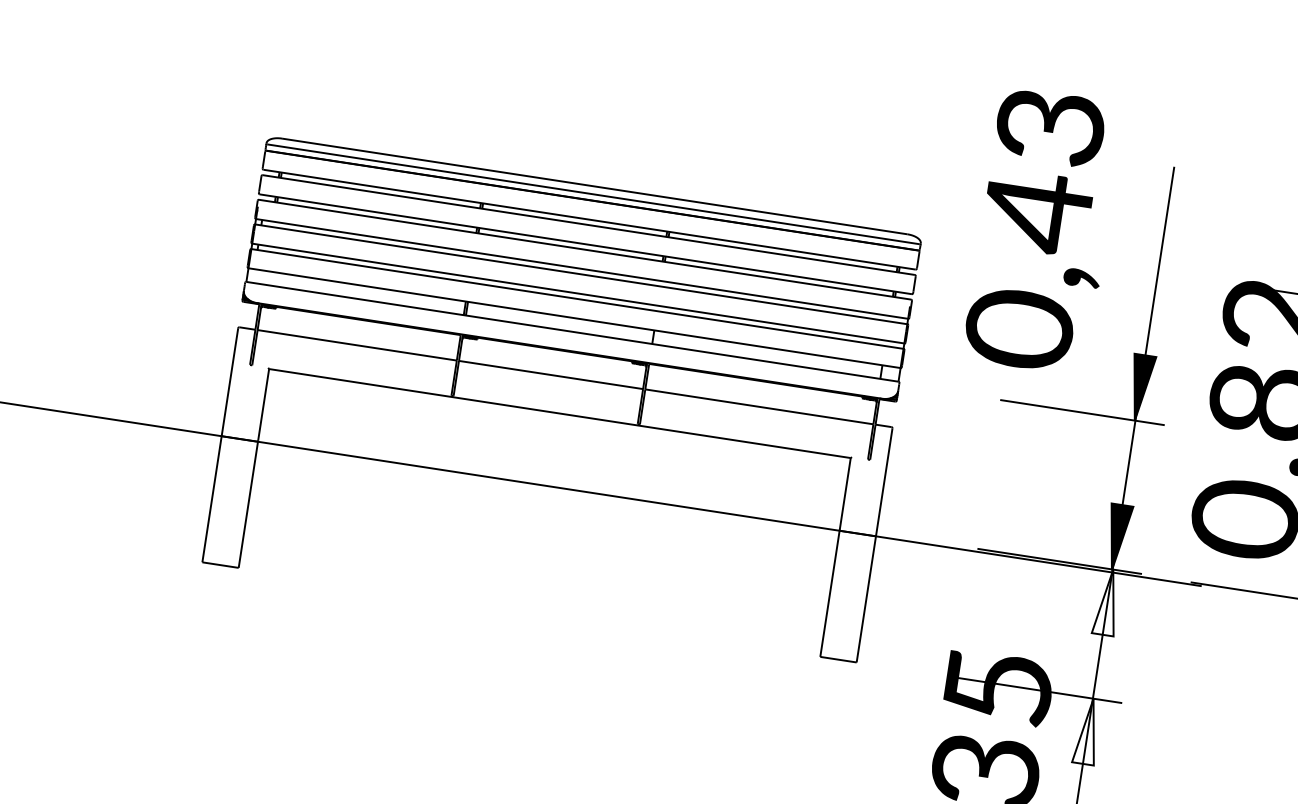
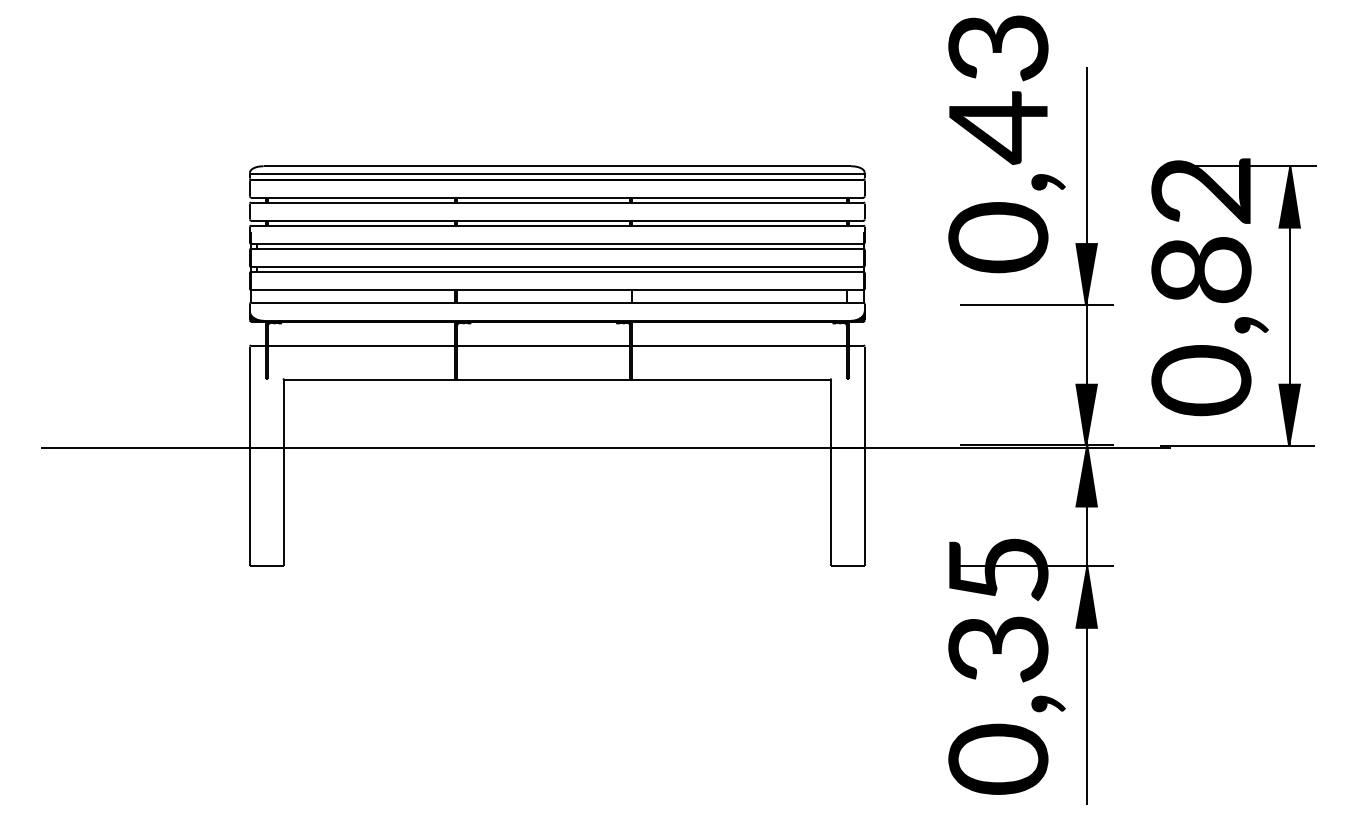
text: (1043, 231) -> (1006, 144), moved
fill: (1107, 601) -> (1086, 475), added
fill: (1087, 730) -> (1086, 596), added

